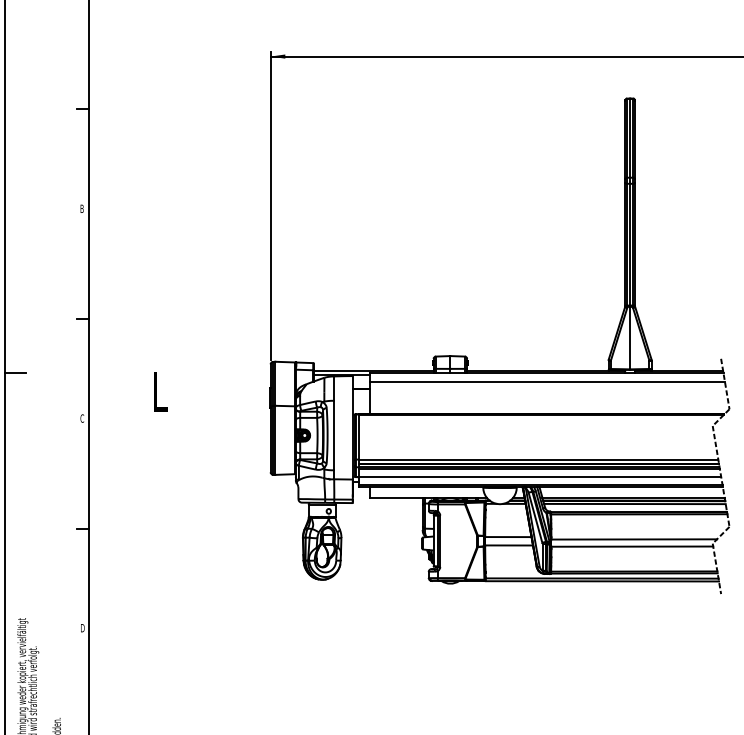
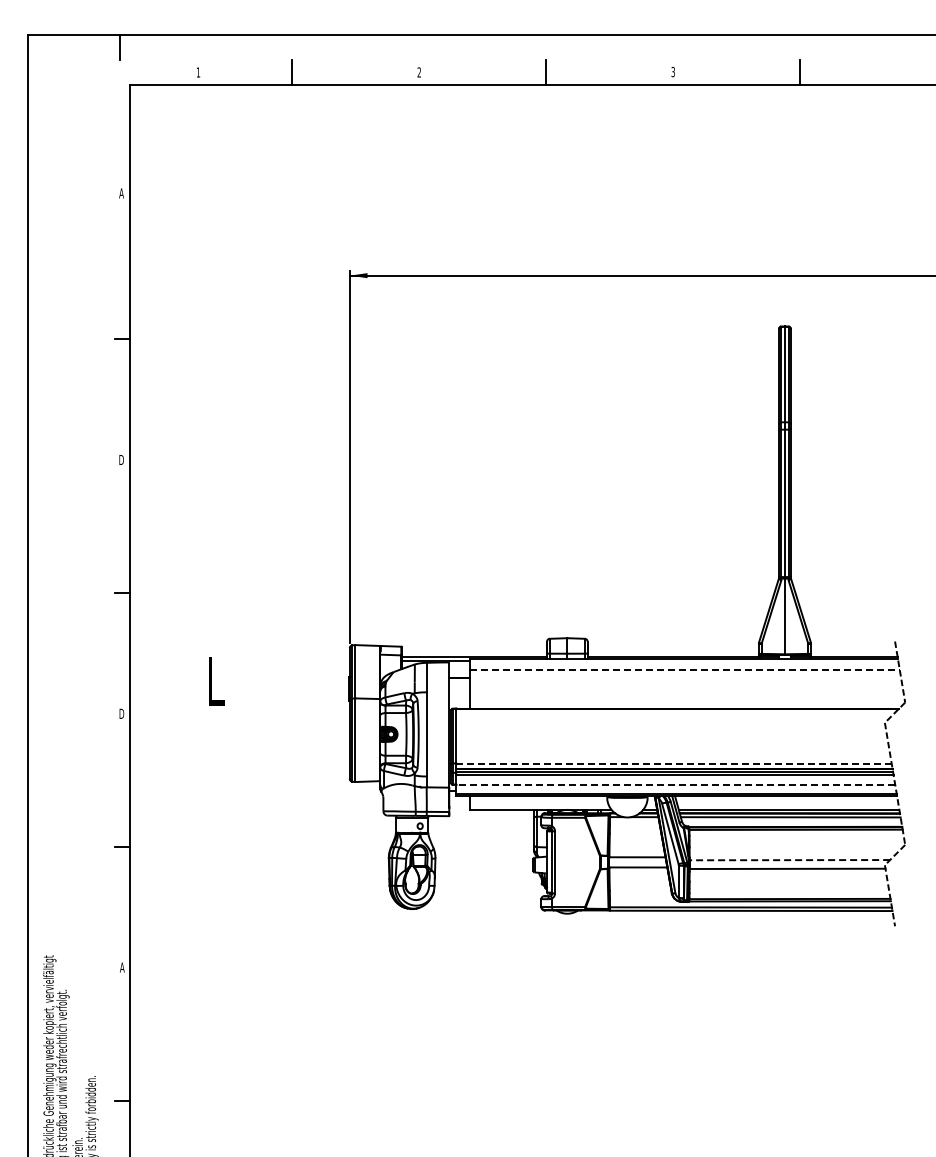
text: (82, 208) -> (121, 459), B -> D
line: (15, 373) -> (40, 659), removed
line: (547, 381) -> (684, 669), solid -> dashed
text: (82, 418) -> (121, 713), C -> D
line: (538, 459) -> (674, 763), solid -> dashed
line: (539, 477) -> (675, 785), solid -> dashed
line: (633, 539) -> (789, 860), solid -> dashed
text: (82, 628) -> (121, 967), D -> A

